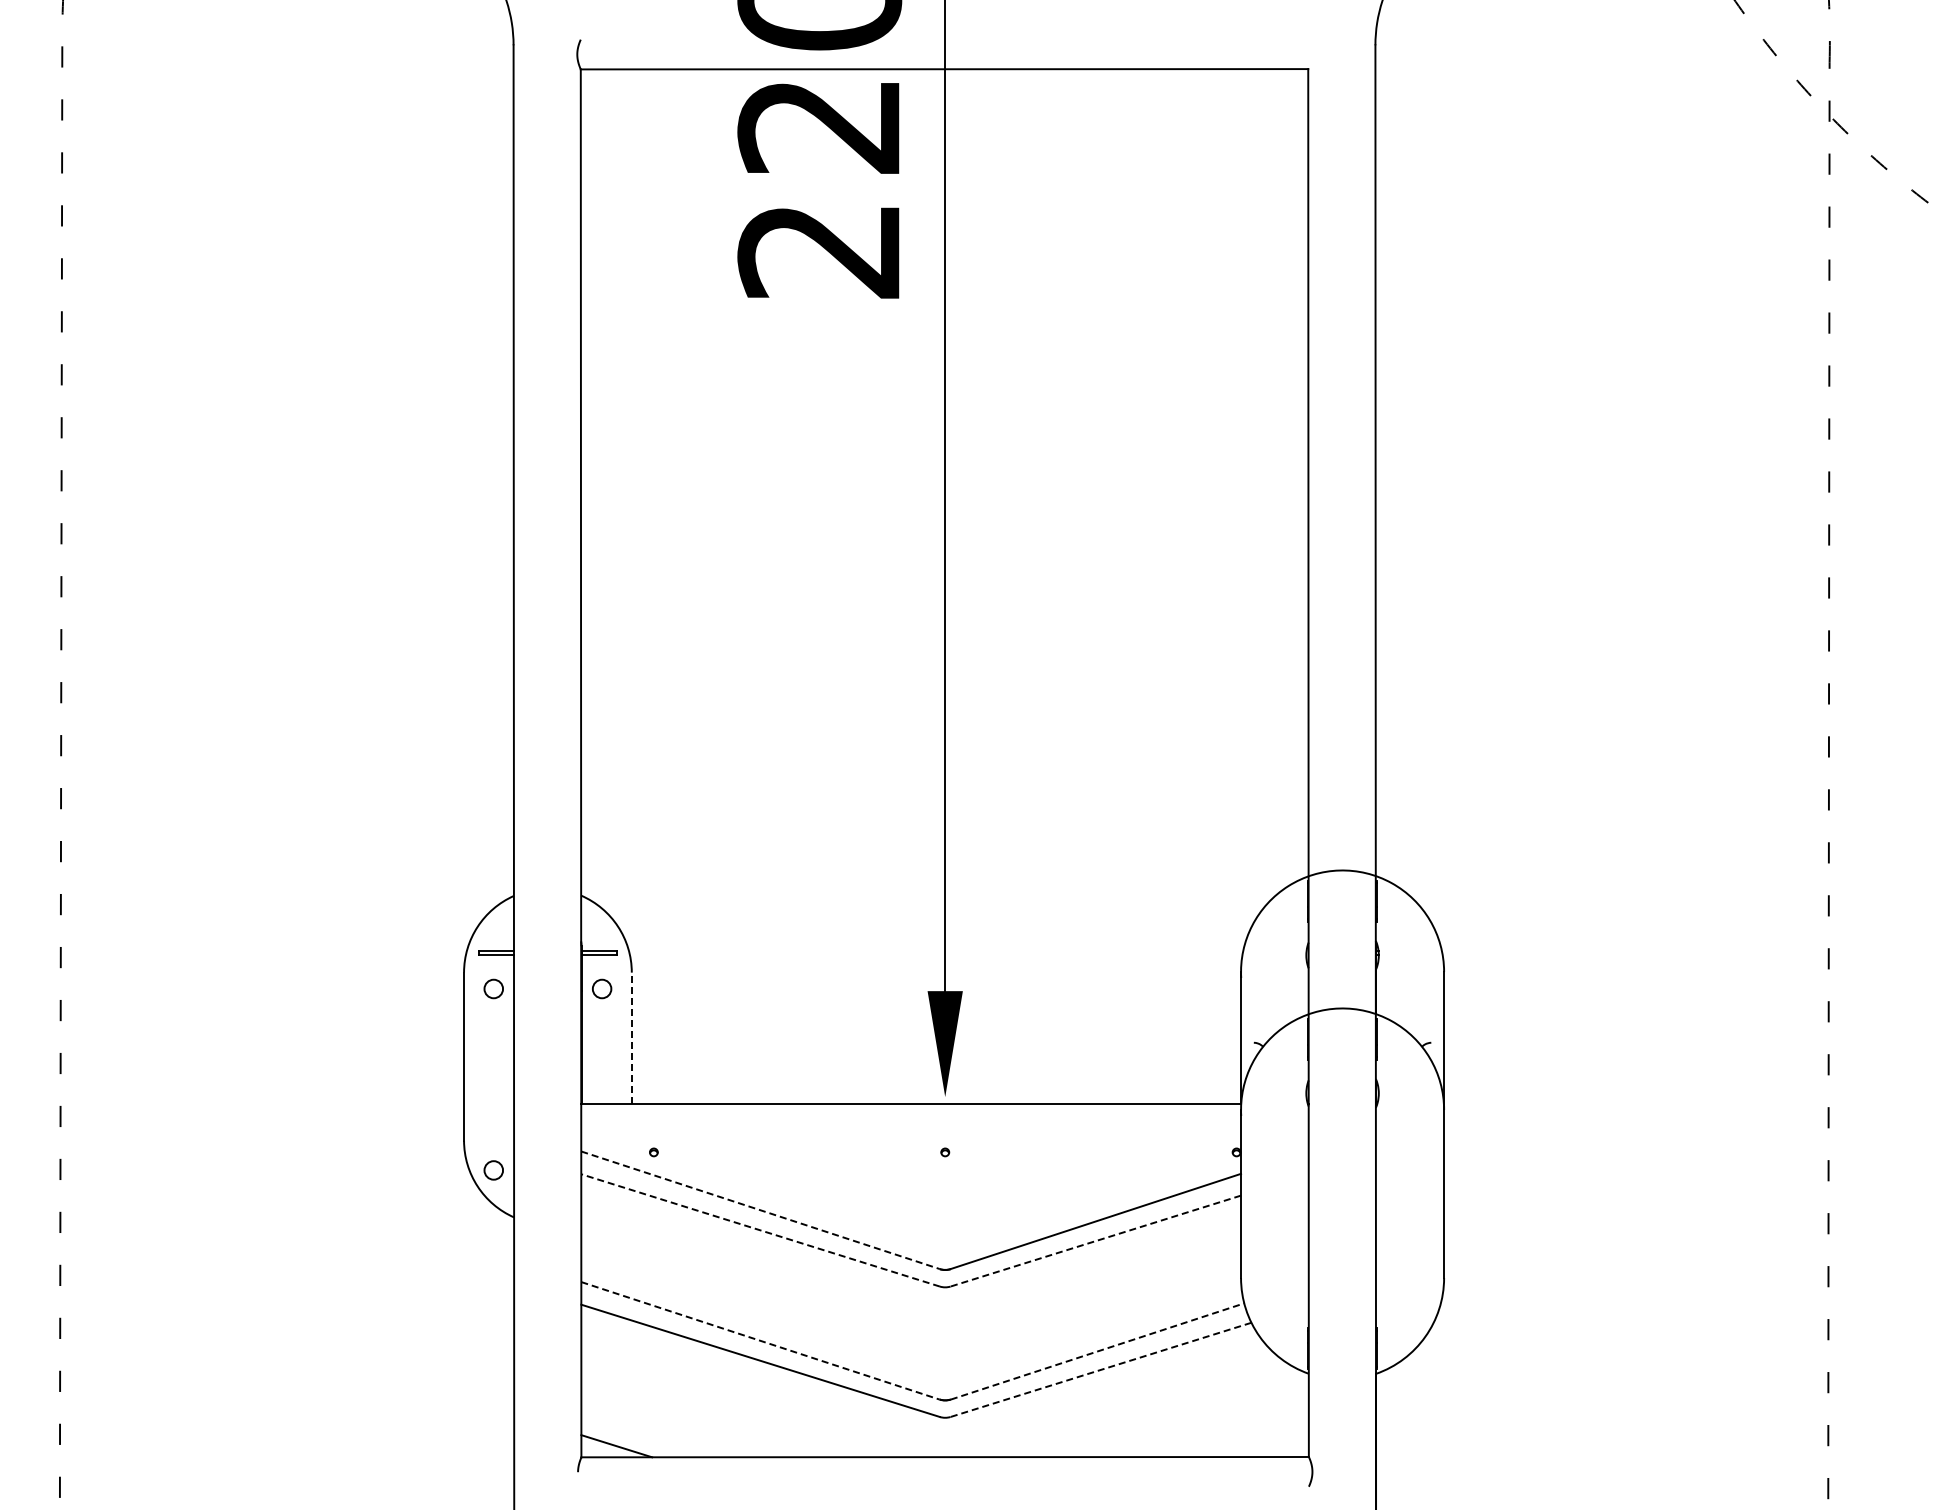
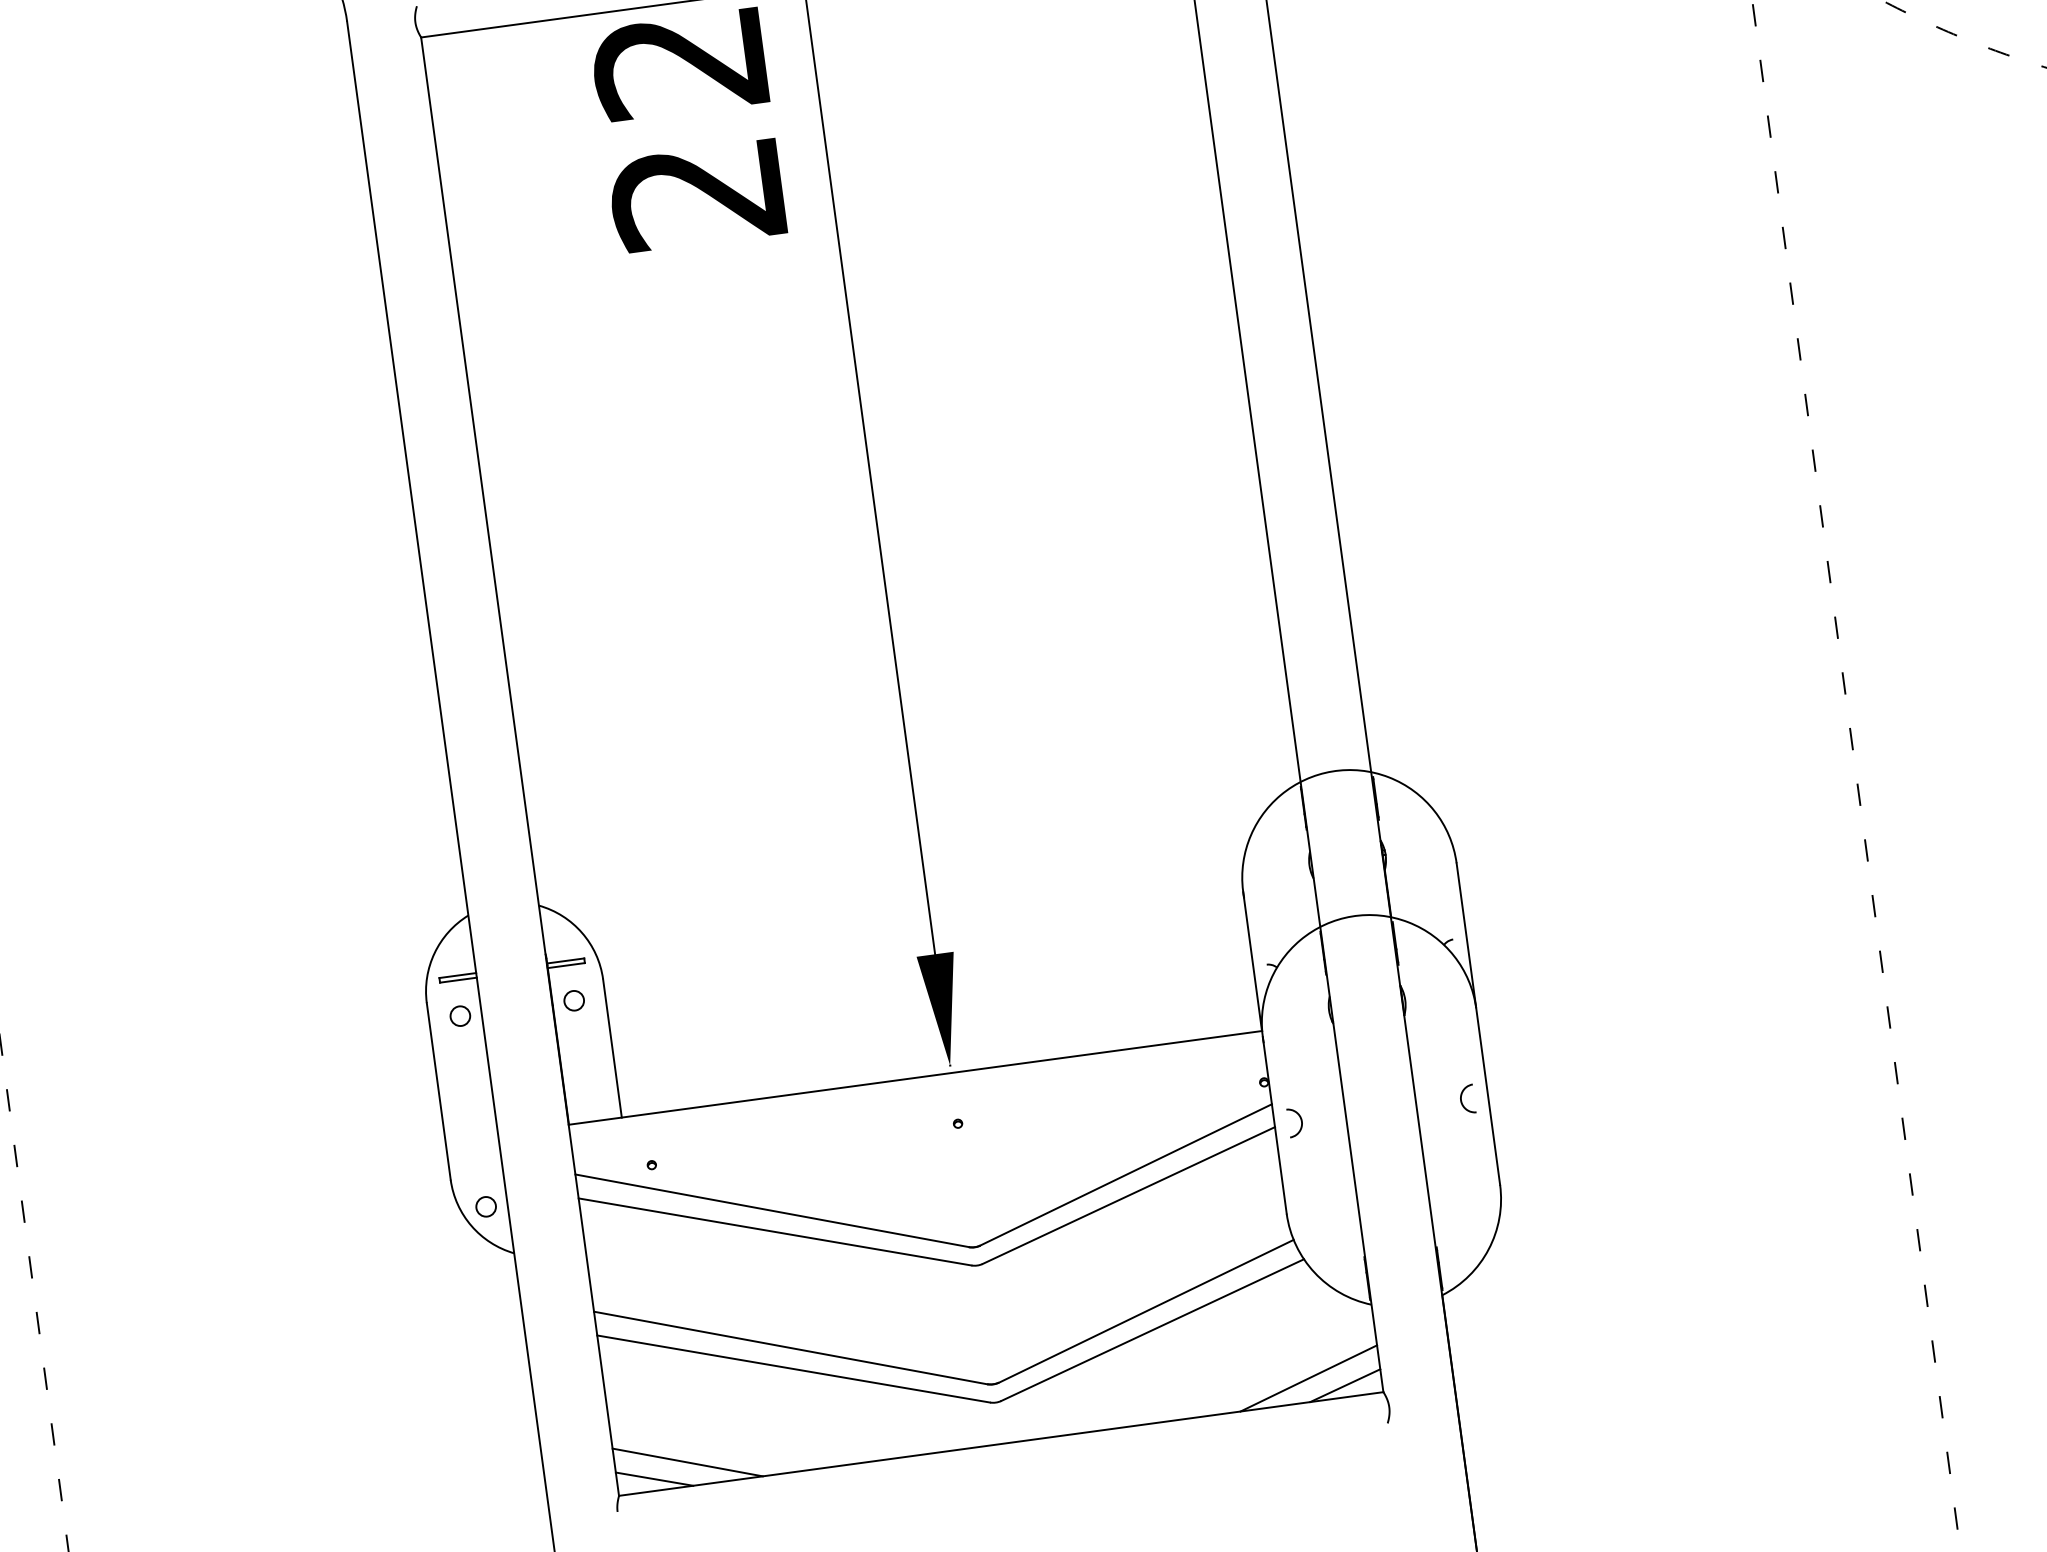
line: (631, 1038) -> (612, 1048), dashed -> solid
part: (1260, 1193) -> (1295, 1122), added
part: (1424, 1193) -> (1467, 1098), added
line: (760, 1210) -> (772, 1211), dashed -> solid
line: (760, 1230) -> (774, 1232), dashed -> solid
line: (1095, 1241) -> (1128, 1196), dashed -> solid
line: (760, 1340) -> (790, 1347), dashed -> solid
line: (1098, 1351) -> (1147, 1311), dashed -> solid
line: (1101, 1369) -> (1153, 1329), dashed -> solid
line: (649, 1434) -> (687, 1462), added
line: (1240, 1434) -> (1308, 1378), added
line: (1273, 1446) -> (1344, 1386), added

